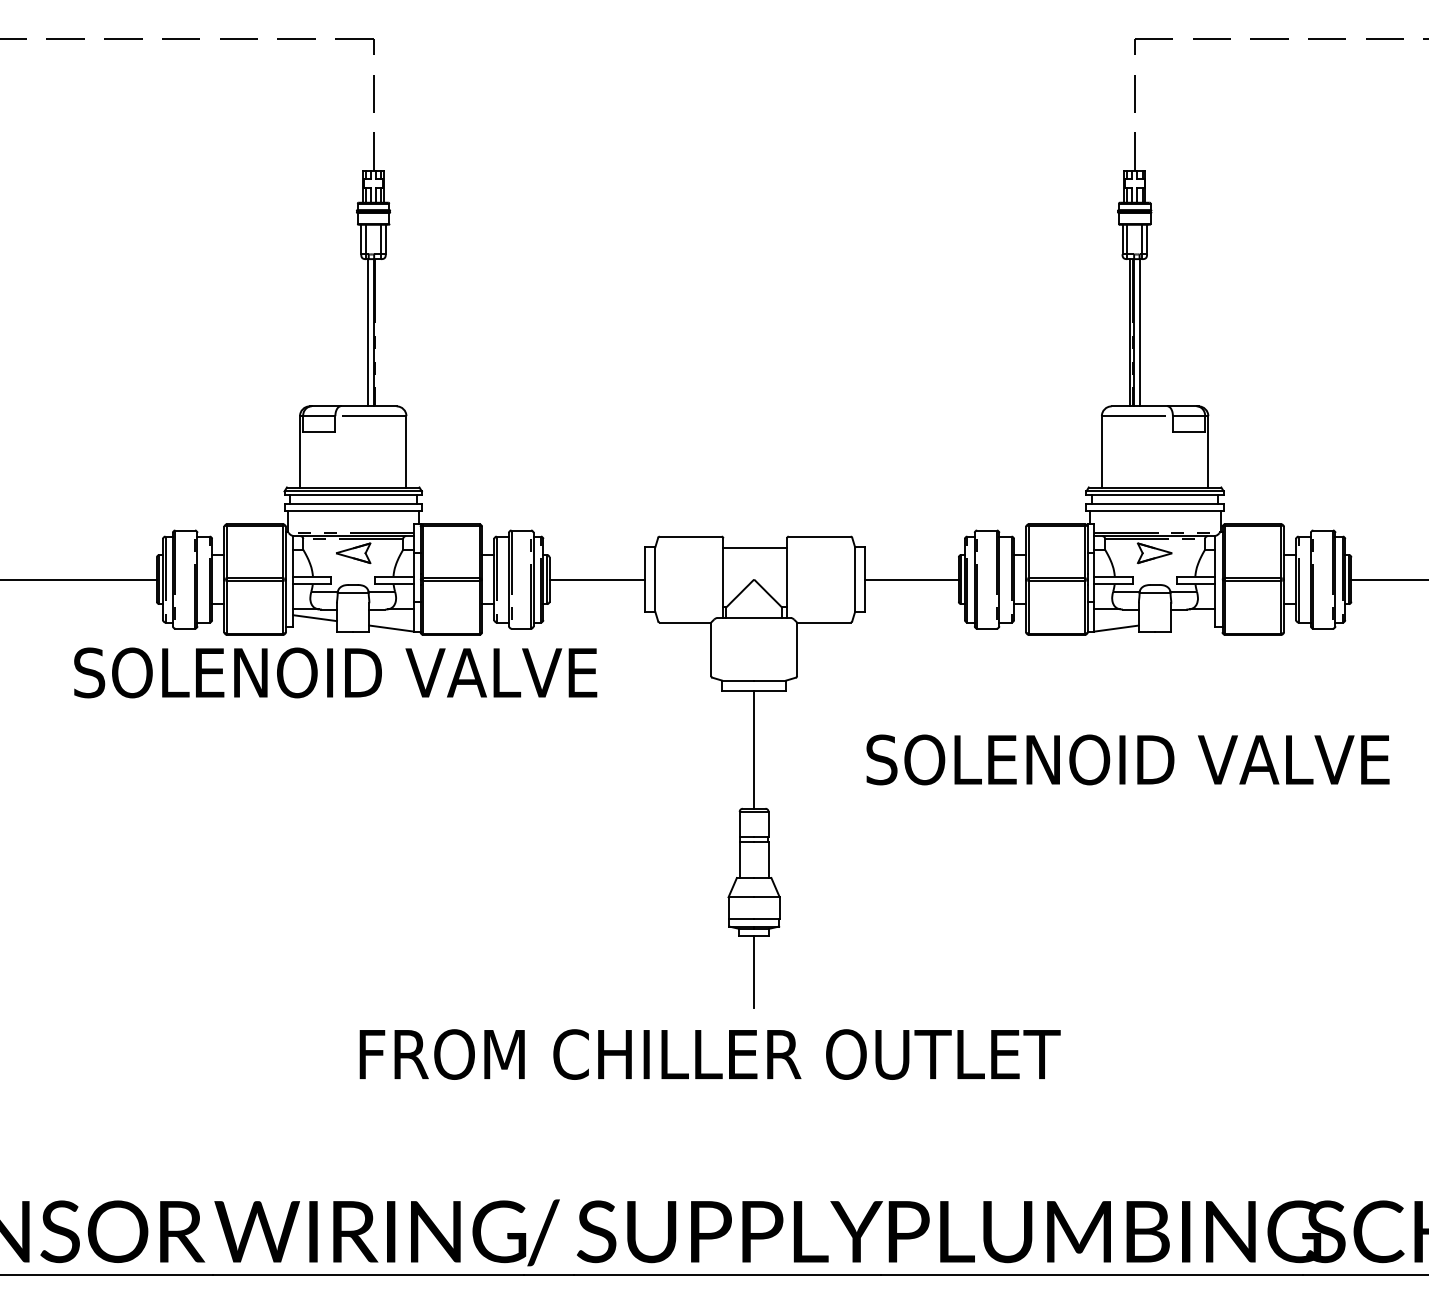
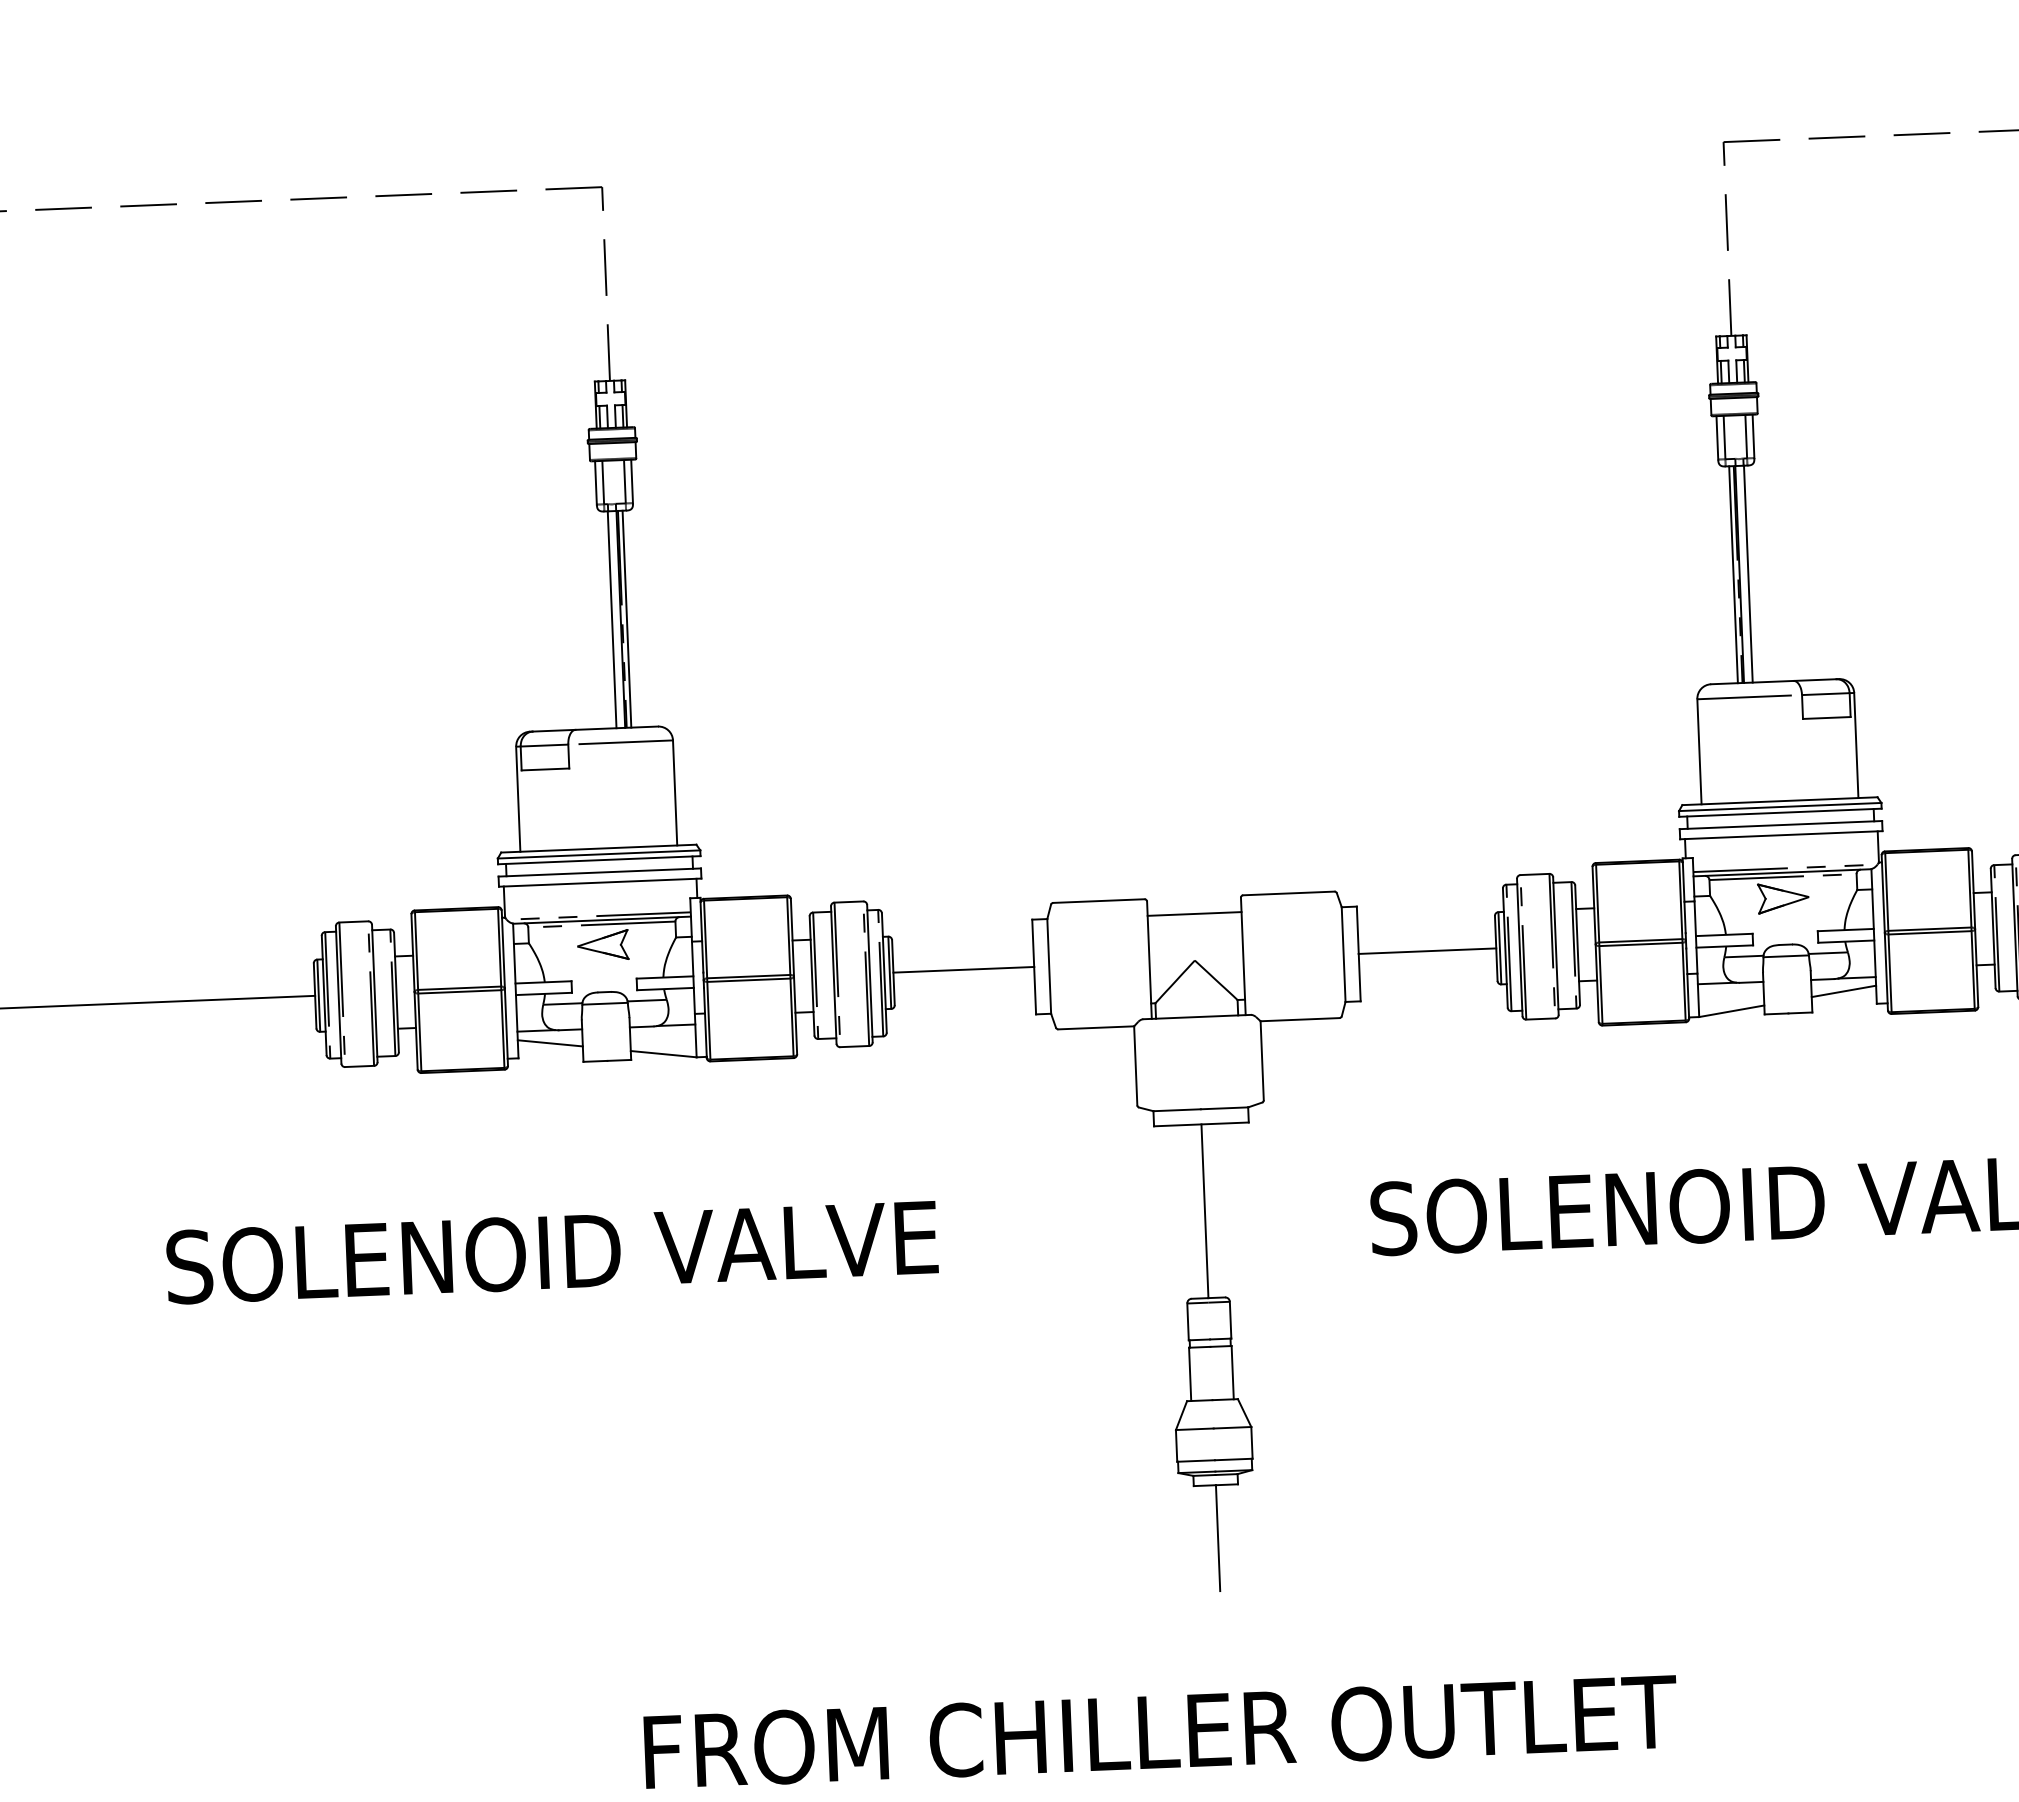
line: (378, 332) -> (626, 618), added
line: (1193, 618) -> (1844, 991), added
text: (335, 672) -> (551, 1251), moved
text: (709, 1054) -> (1159, 1731), moved

